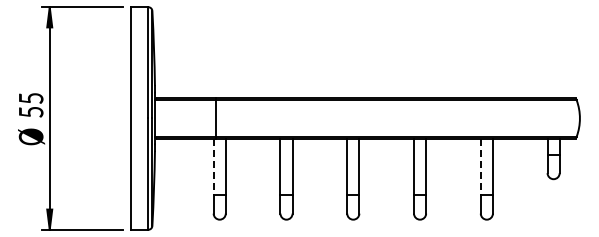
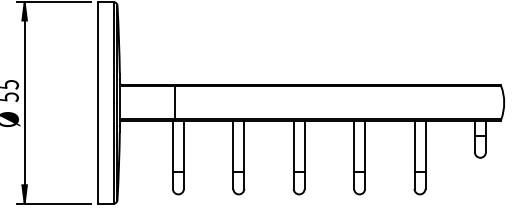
line: (213, 167) -> (172, 147), dashed -> solid
line: (480, 167) -> (414, 147), dashed -> solid

